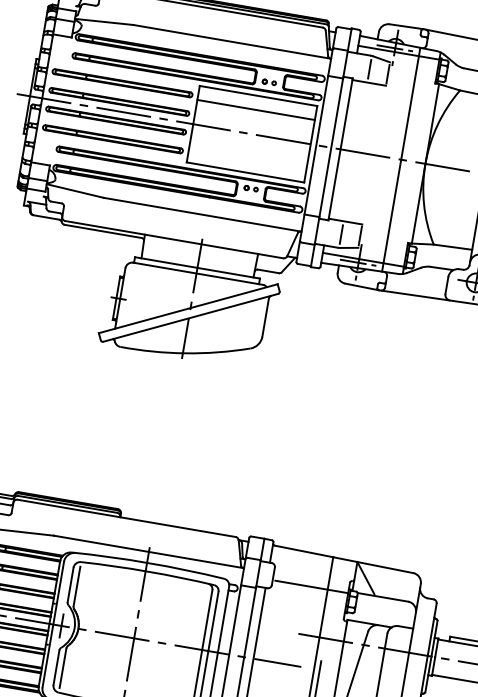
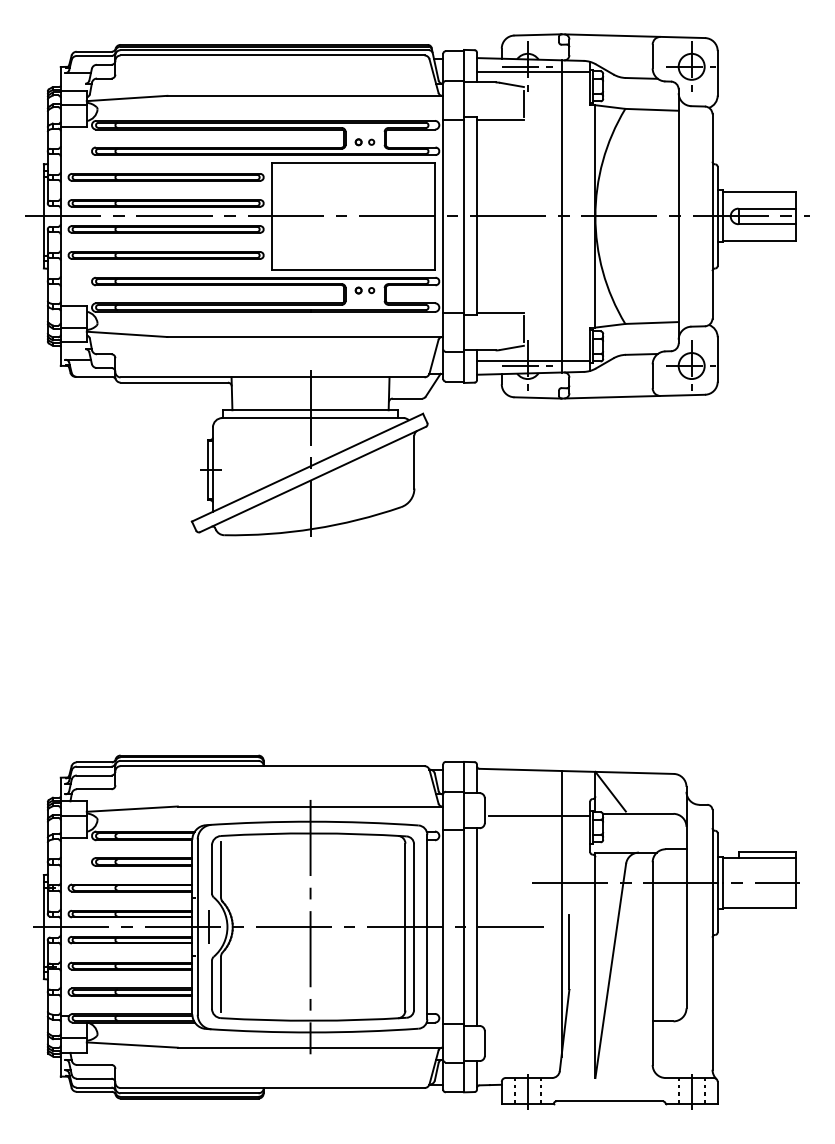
line: (369, 68) -> (497, 100), removed
line: (256, 109) -> (353, 182), removed
line: (341, 234) -> (497, 331), removed

